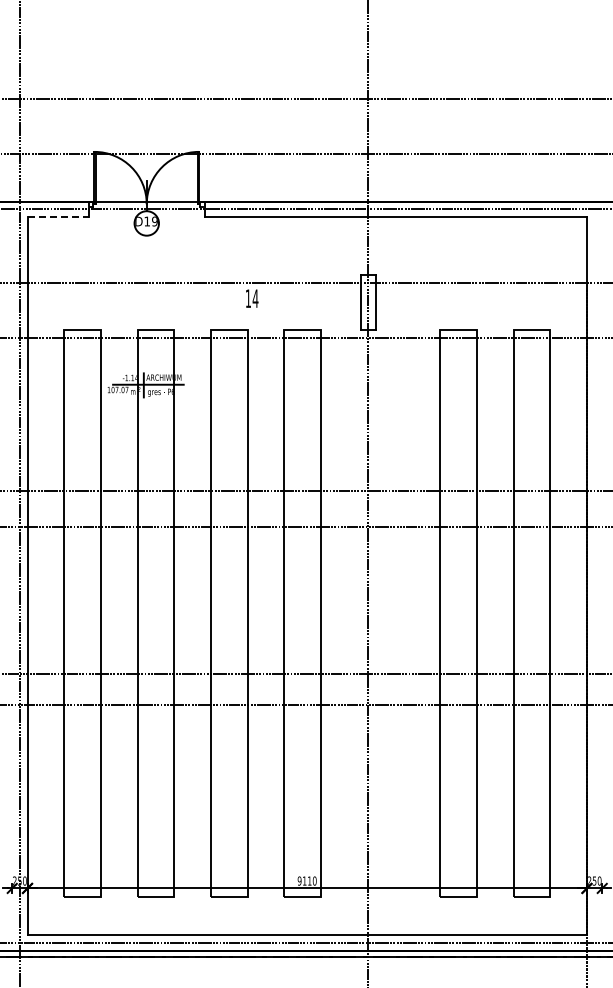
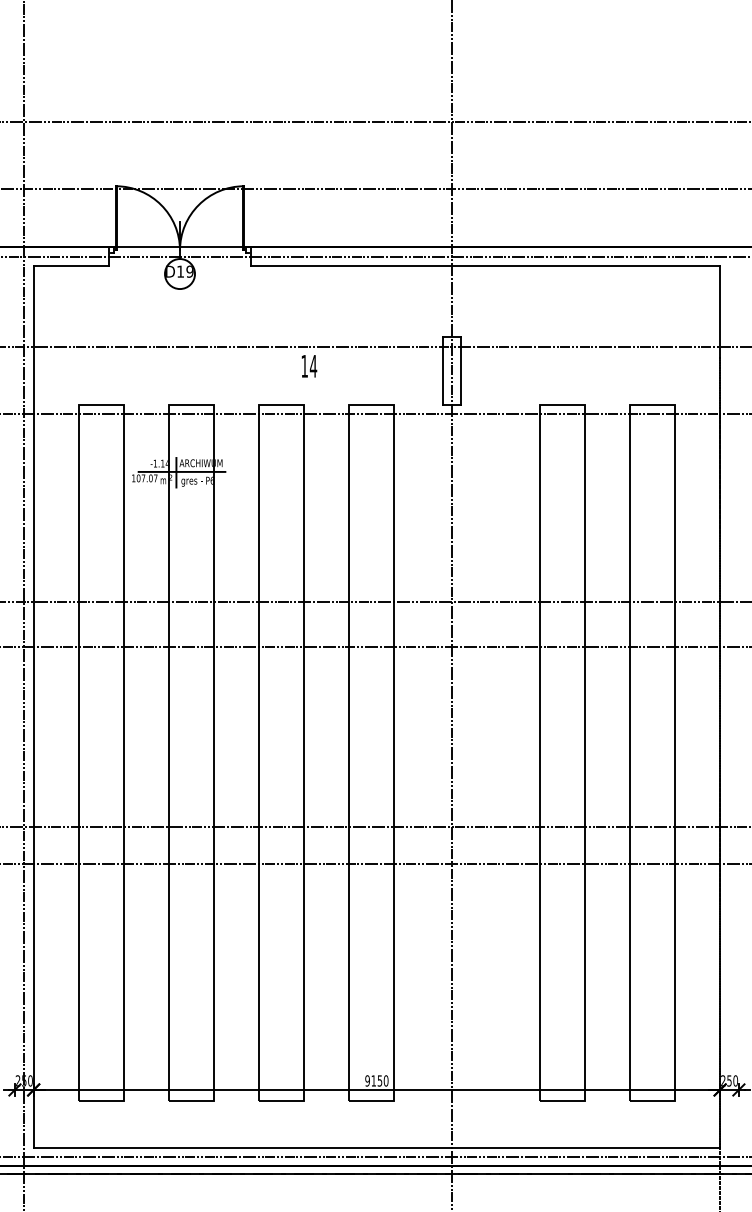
line: (58, 217) -> (71, 266), dashed -> solid
text: (309, 880) -> (379, 1080), 9110 -> 9150

